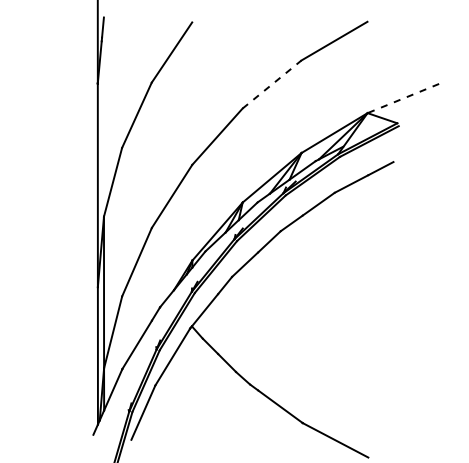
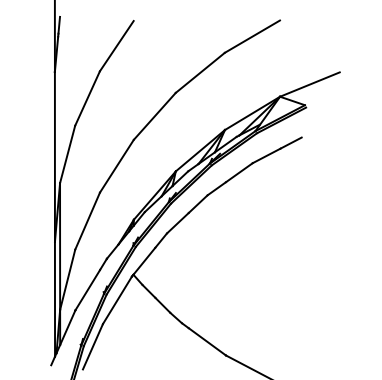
line: (272, 84) -> (200, 72), dashed -> solid
line: (403, 98) -> (310, 84), dashed -> solid

